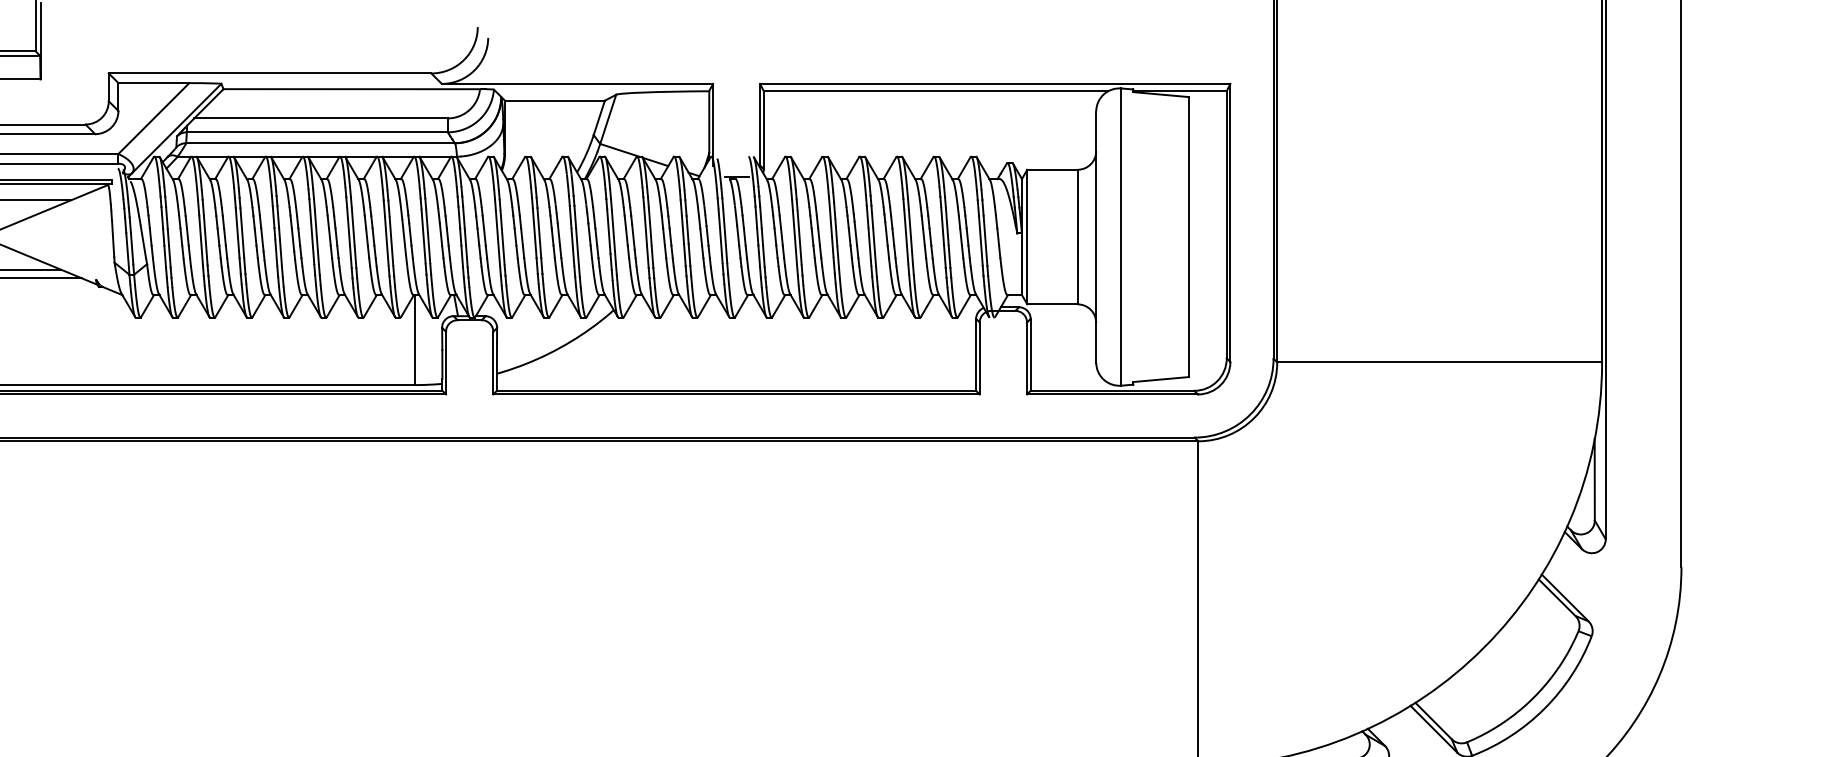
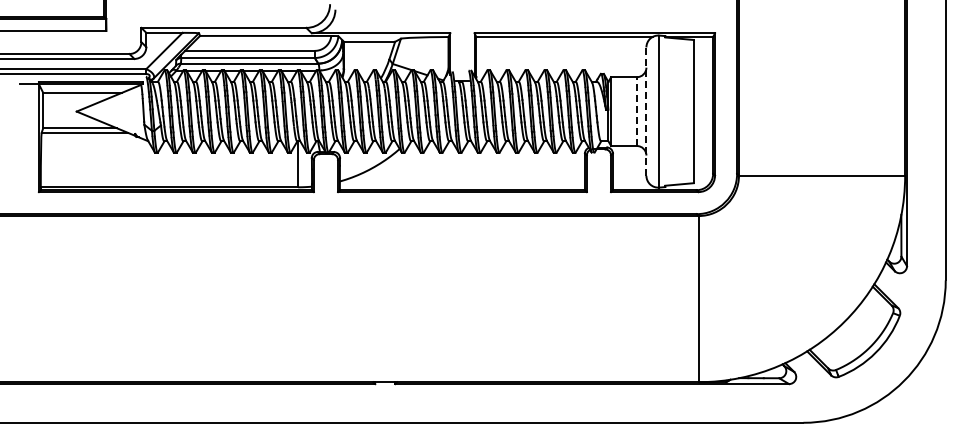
line: (1076, 236) -> (636, 111), solid -> dashed
line: (1096, 236) -> (646, 111), solid -> dashed

